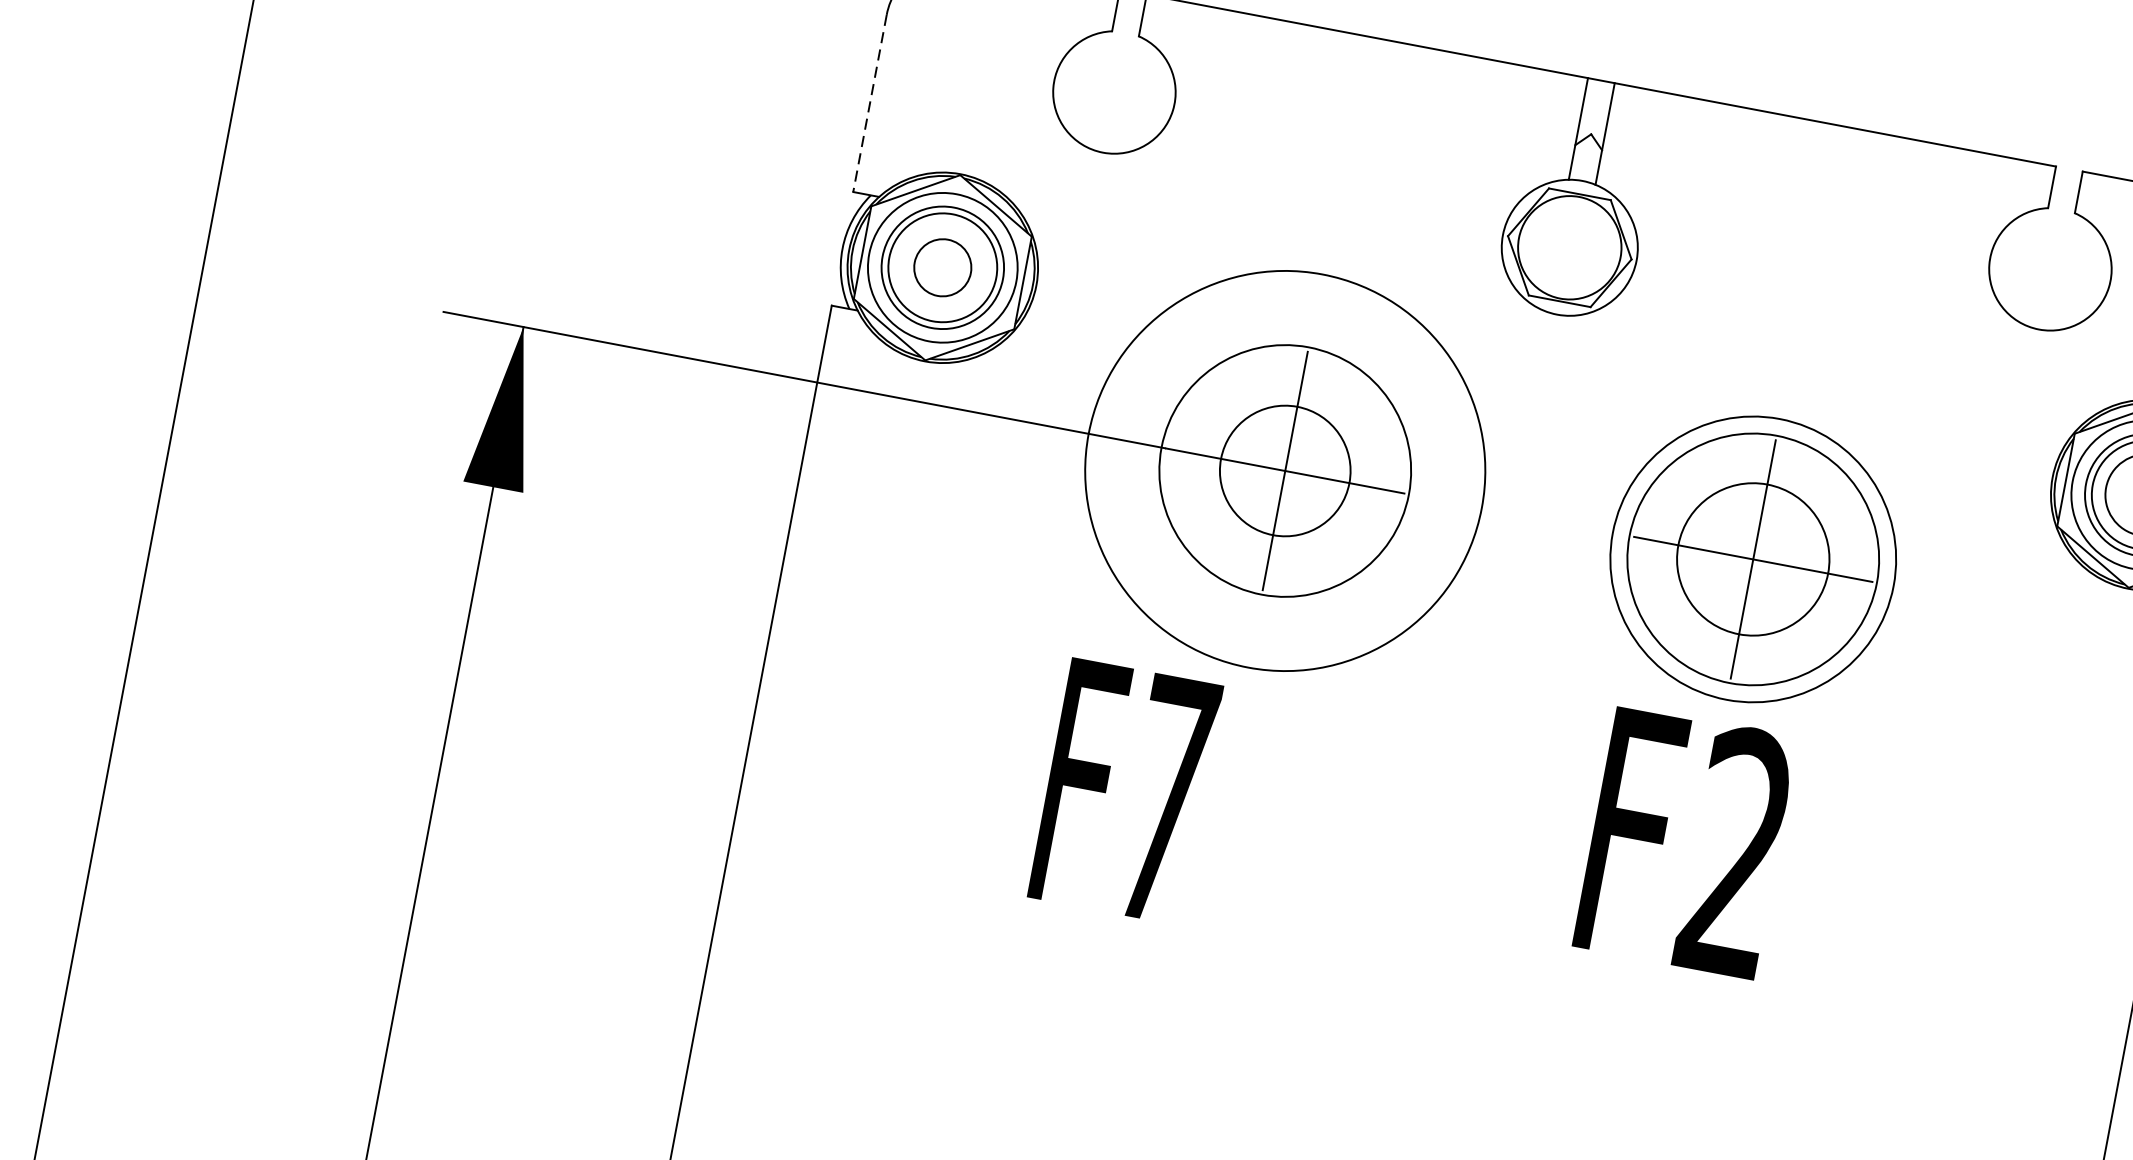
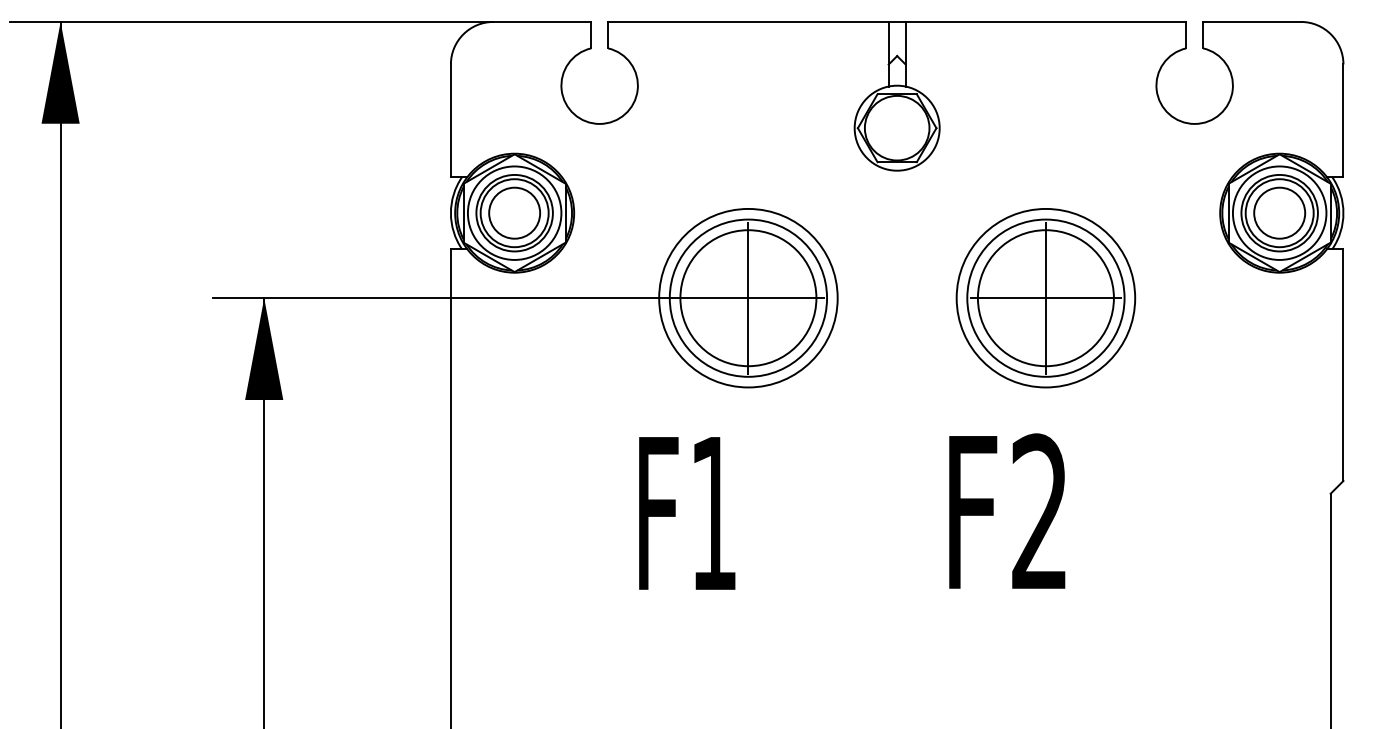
line: (869, 104) -> (450, 121), dashed -> solid
circle: (942, 266) -> (514, 212), size x1.43
circle: (1285, 469) -> (748, 297), size x0.71
circle: (1285, 471) -> (748, 298), size x1.67
circle: (1752, 559) -> (1045, 298), size x1.43
text: (1166, 799) -> (713, 513), F7 -> F1
text: (1686, 840) -> (1007, 510), moved

